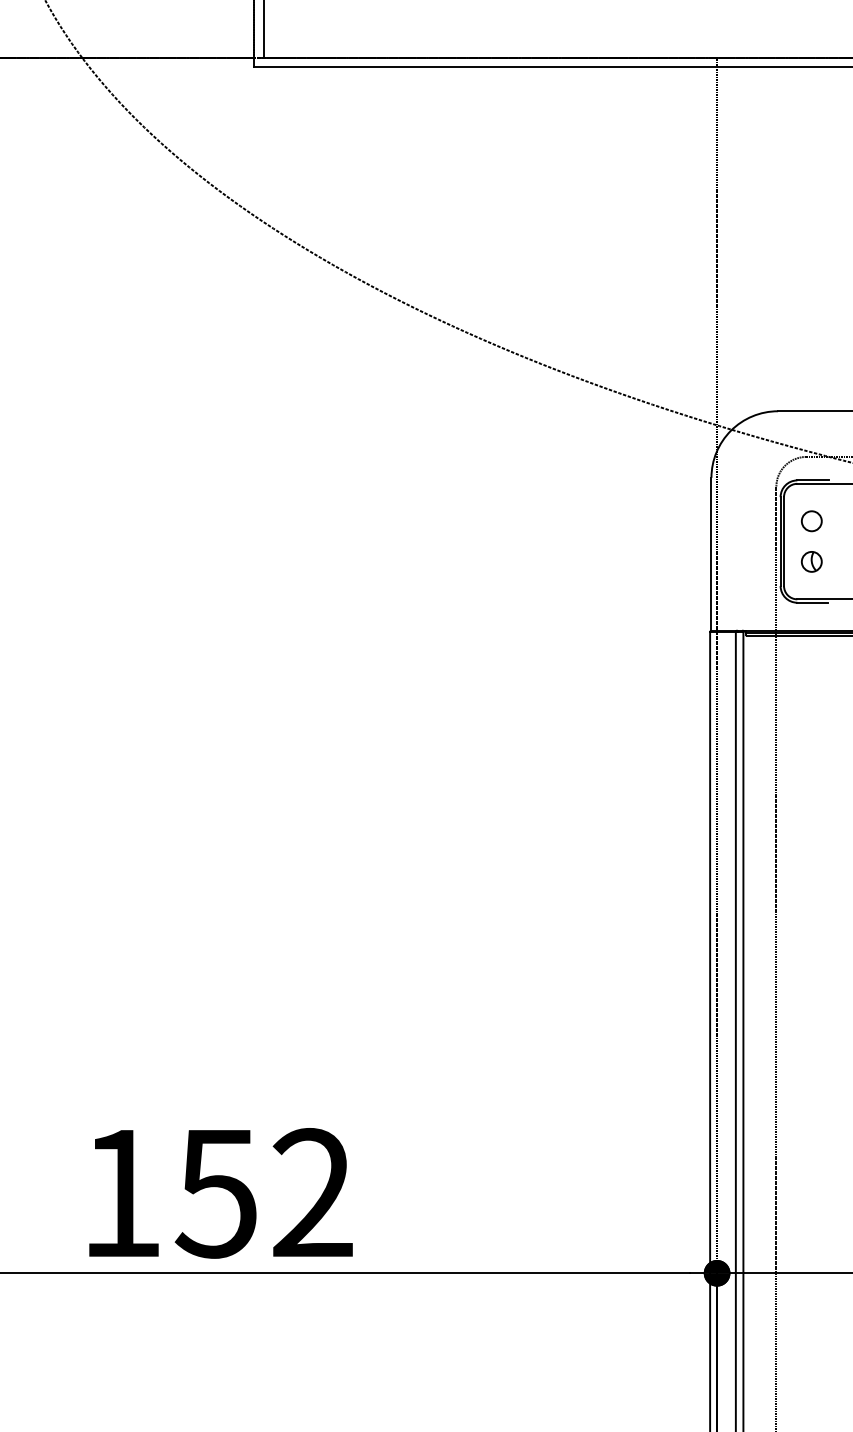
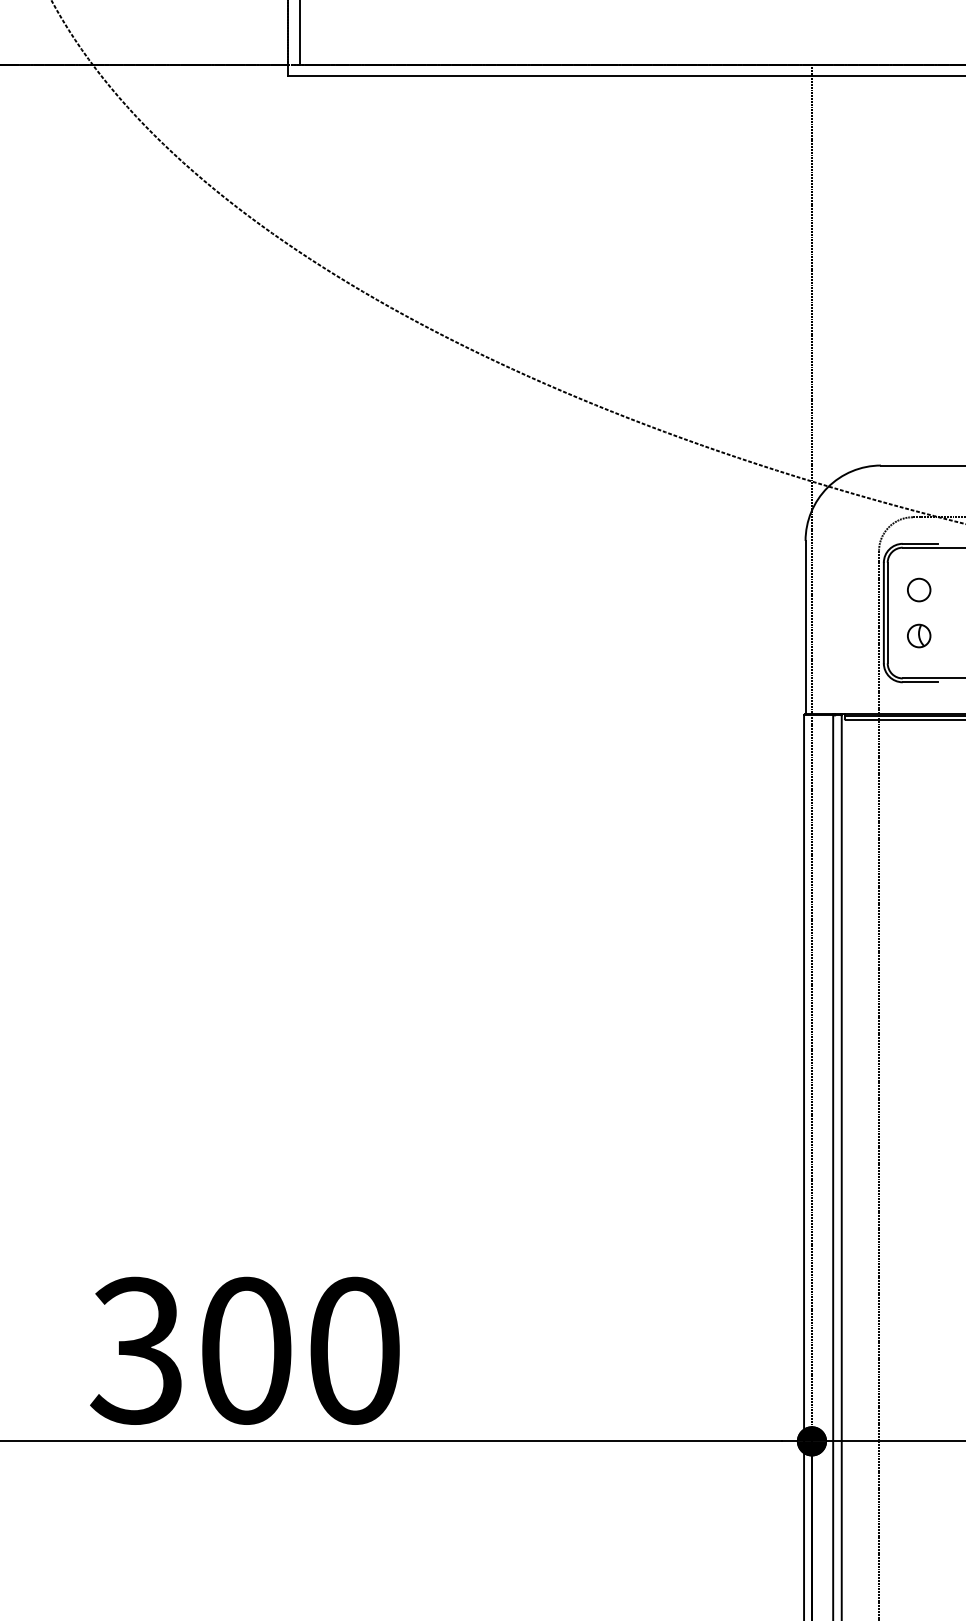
text: (215, 1193) -> (244, 1350), 152 -> 300

